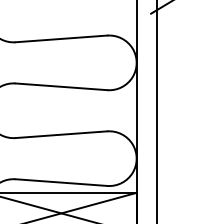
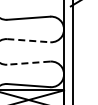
line: (60, 86) -> (28, 40), solid -> dashed
line: (60, 135) -> (28, 63), solid -> dashed

